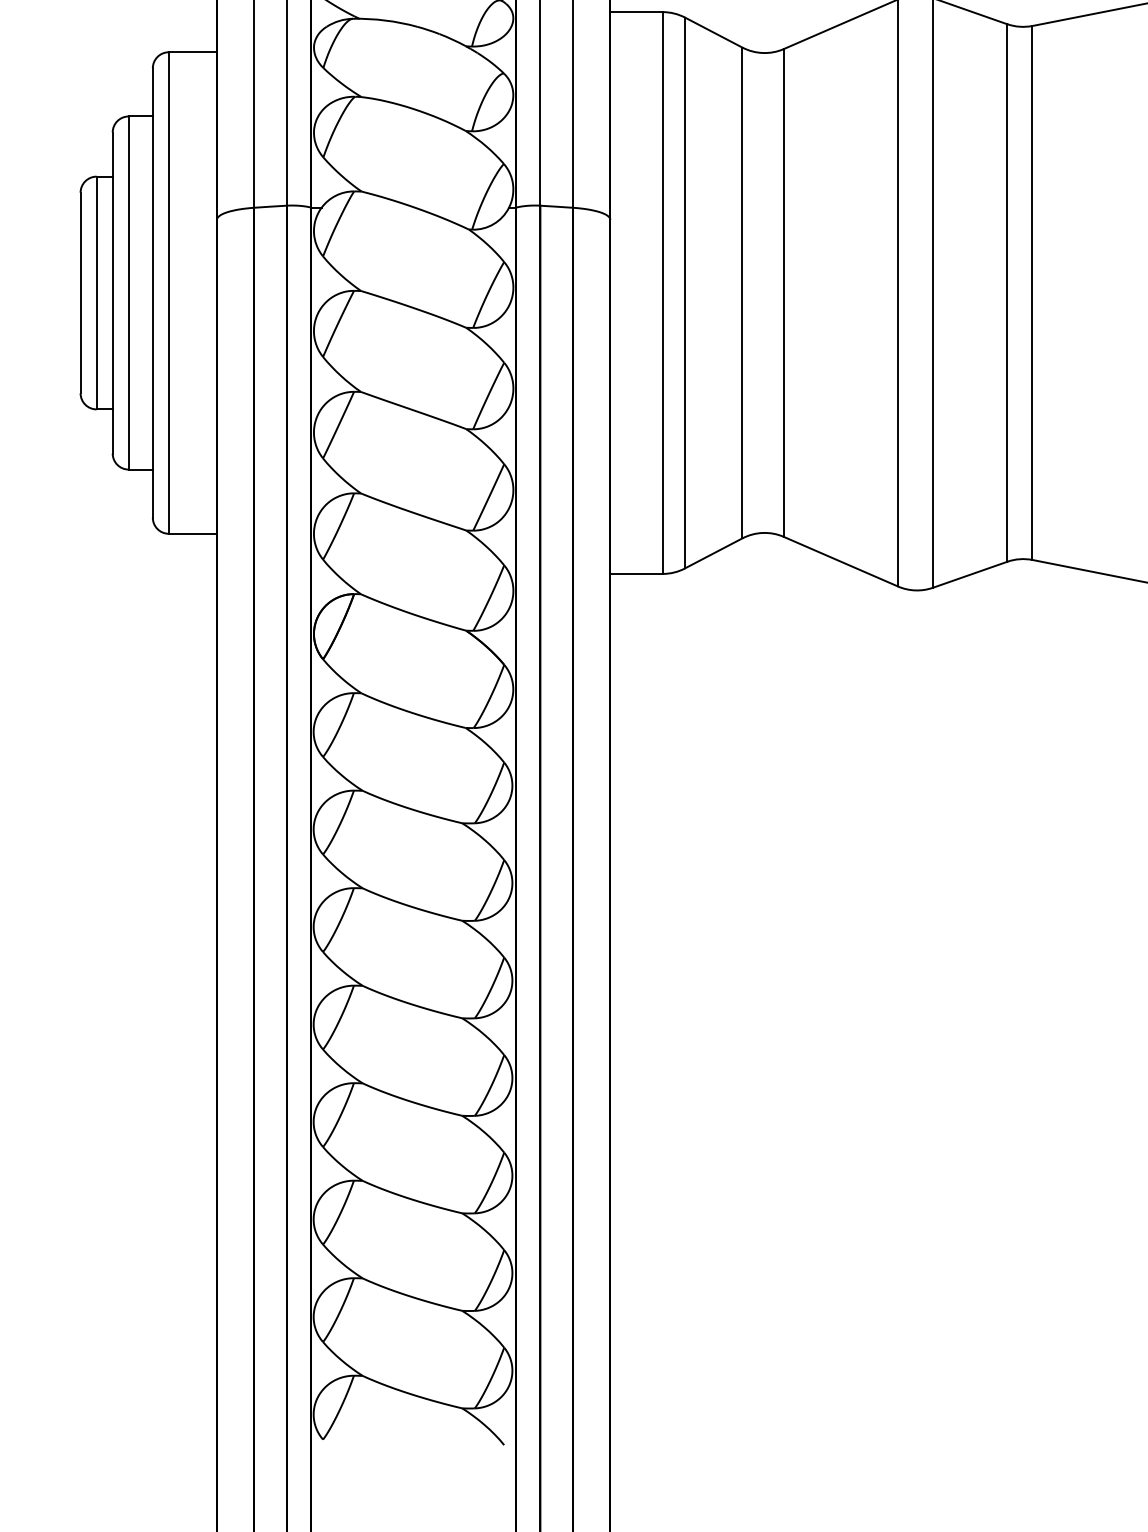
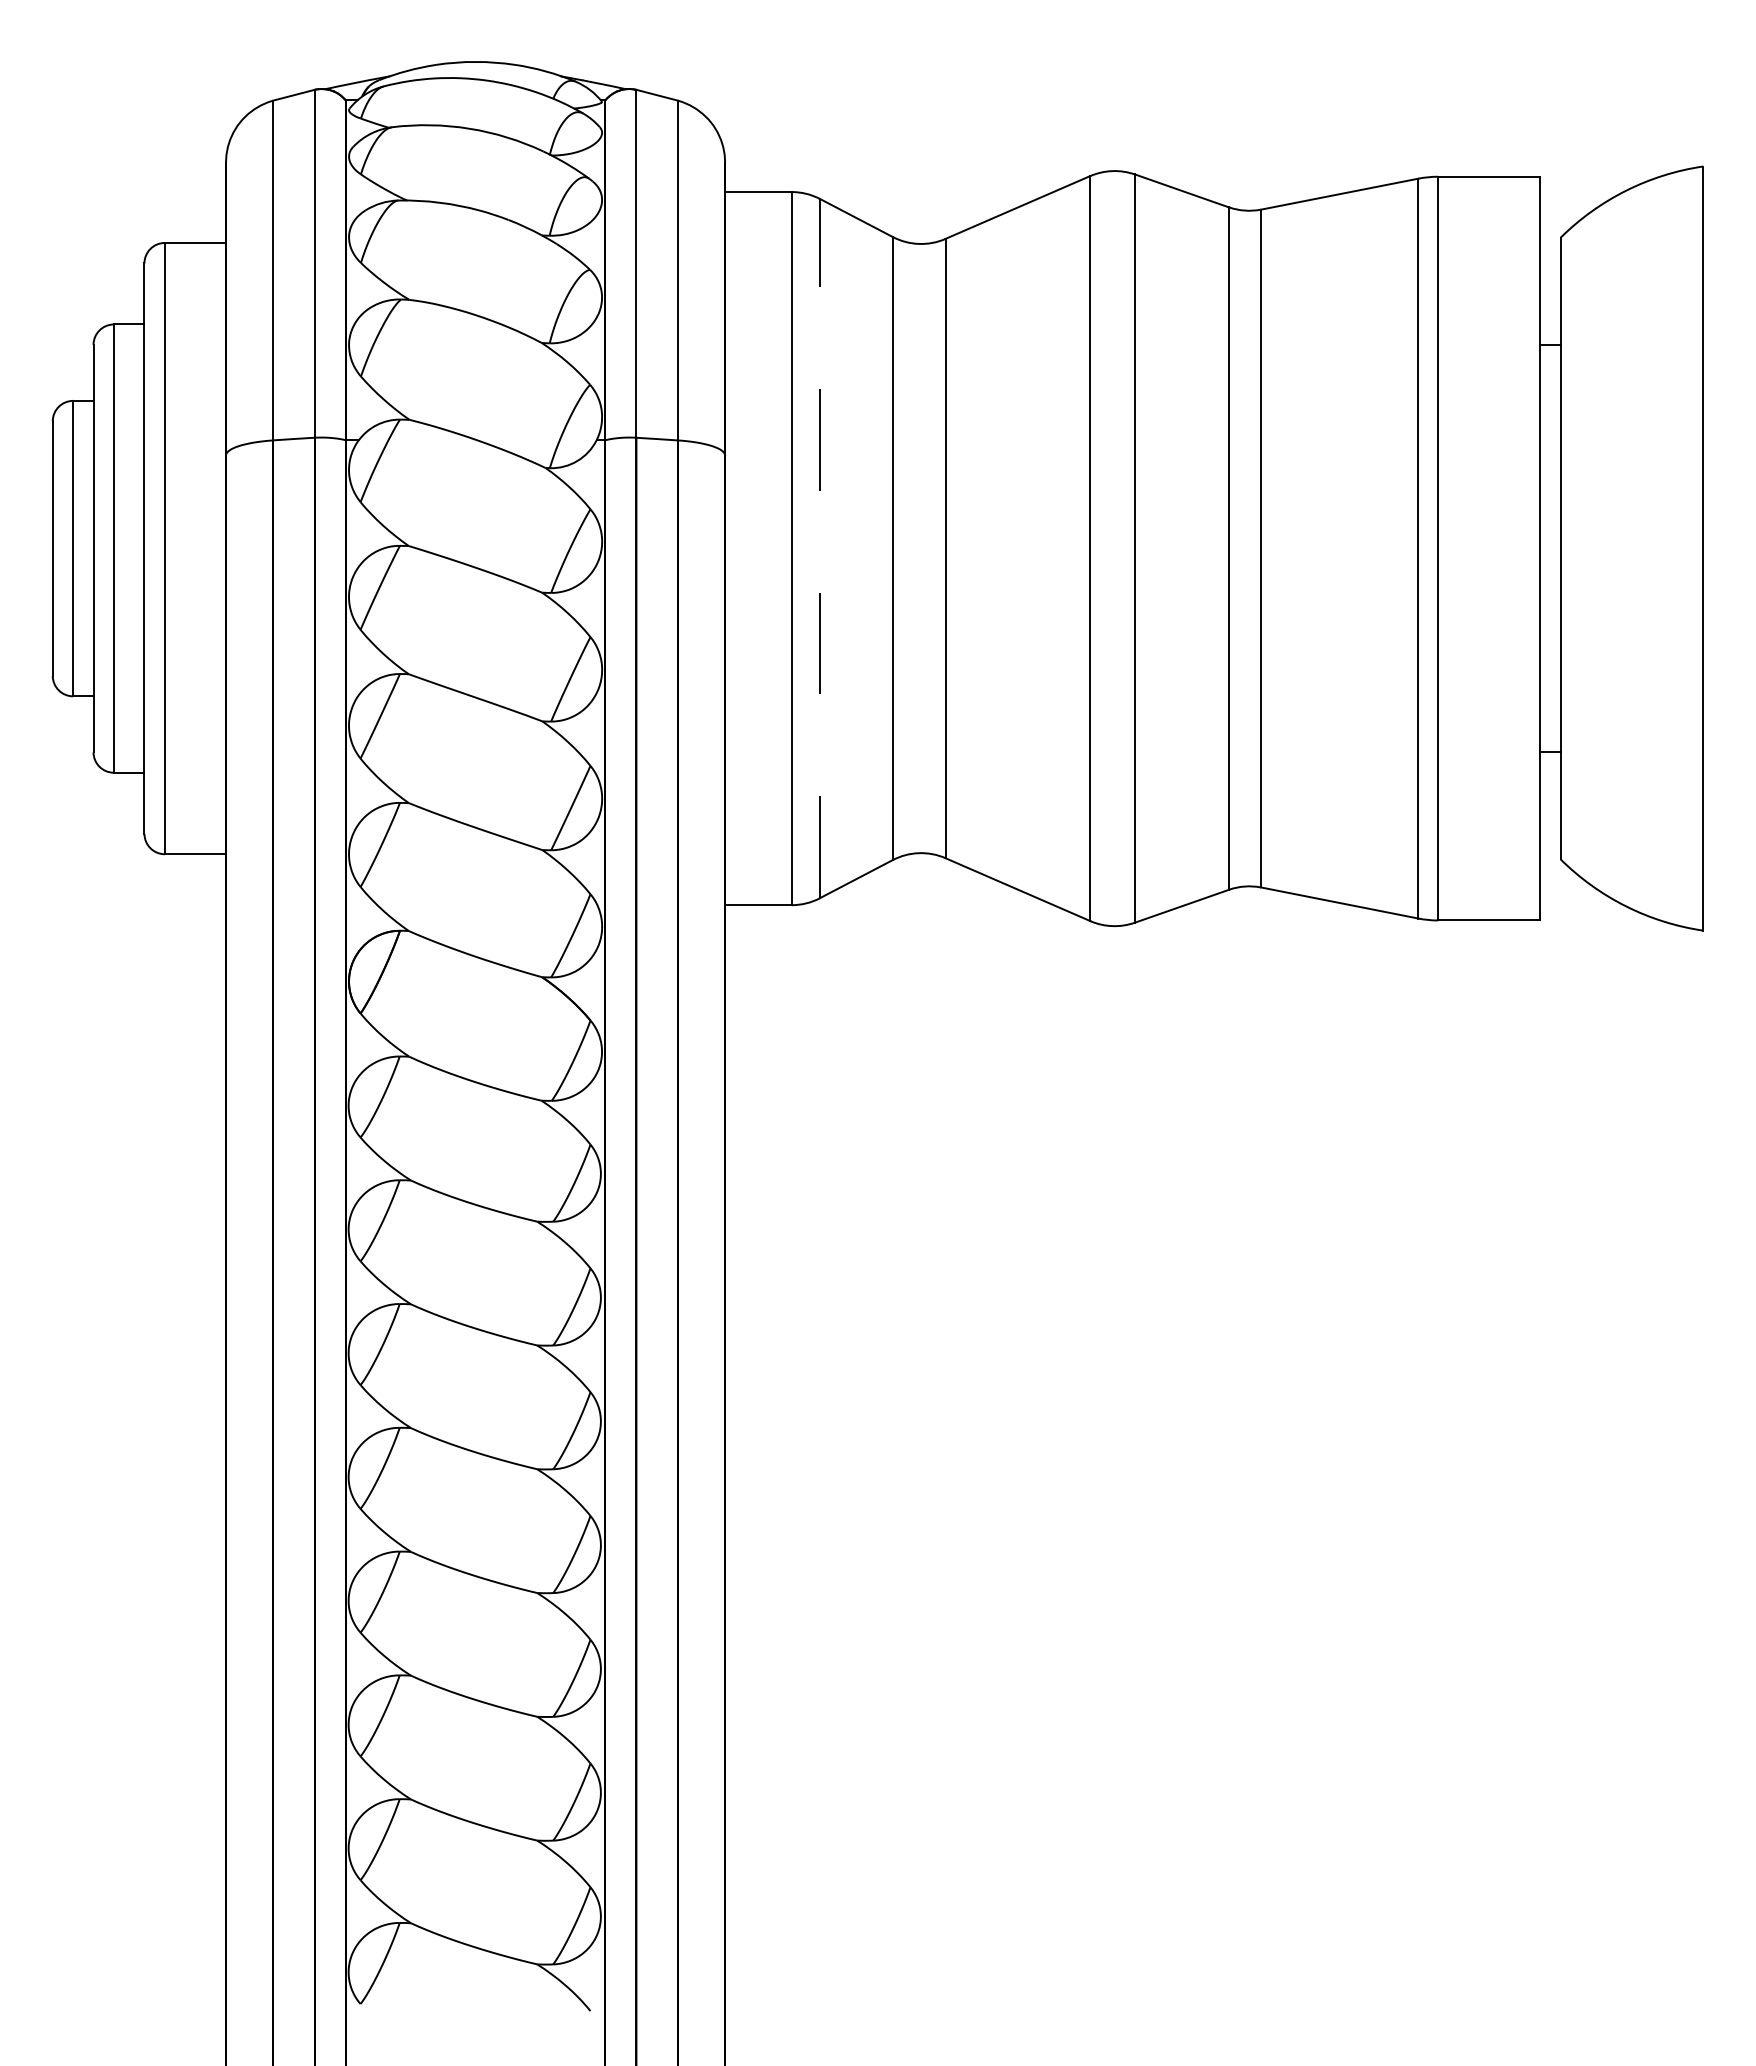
line: (685, 292) -> (820, 548), solid -> dashed

